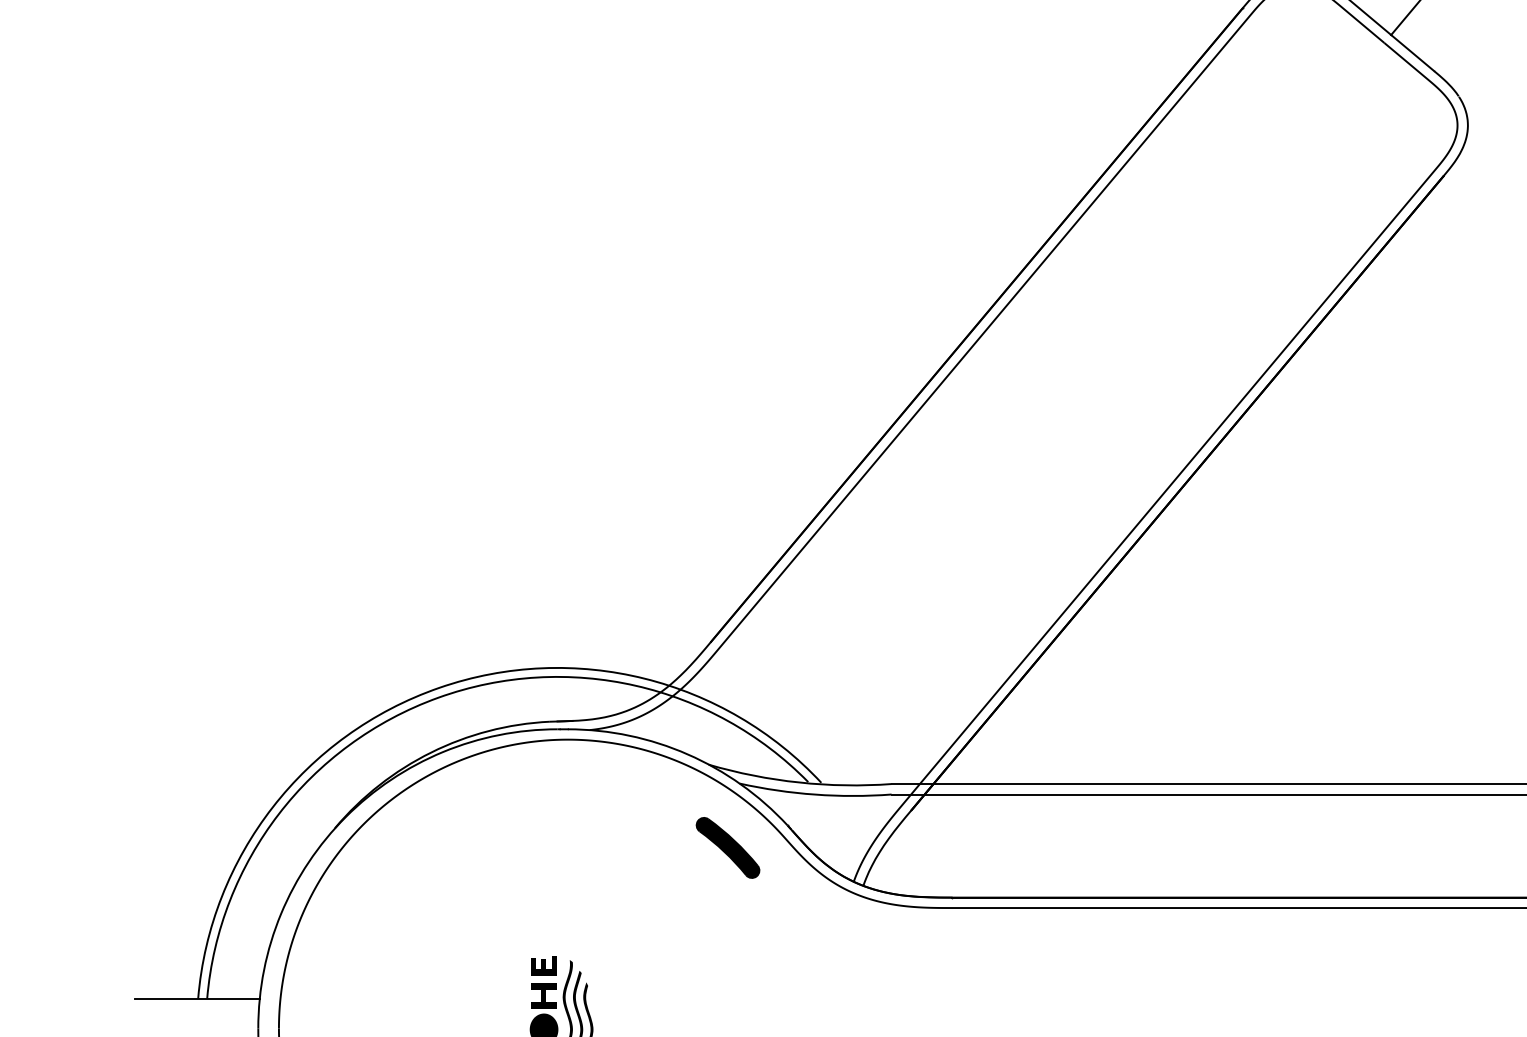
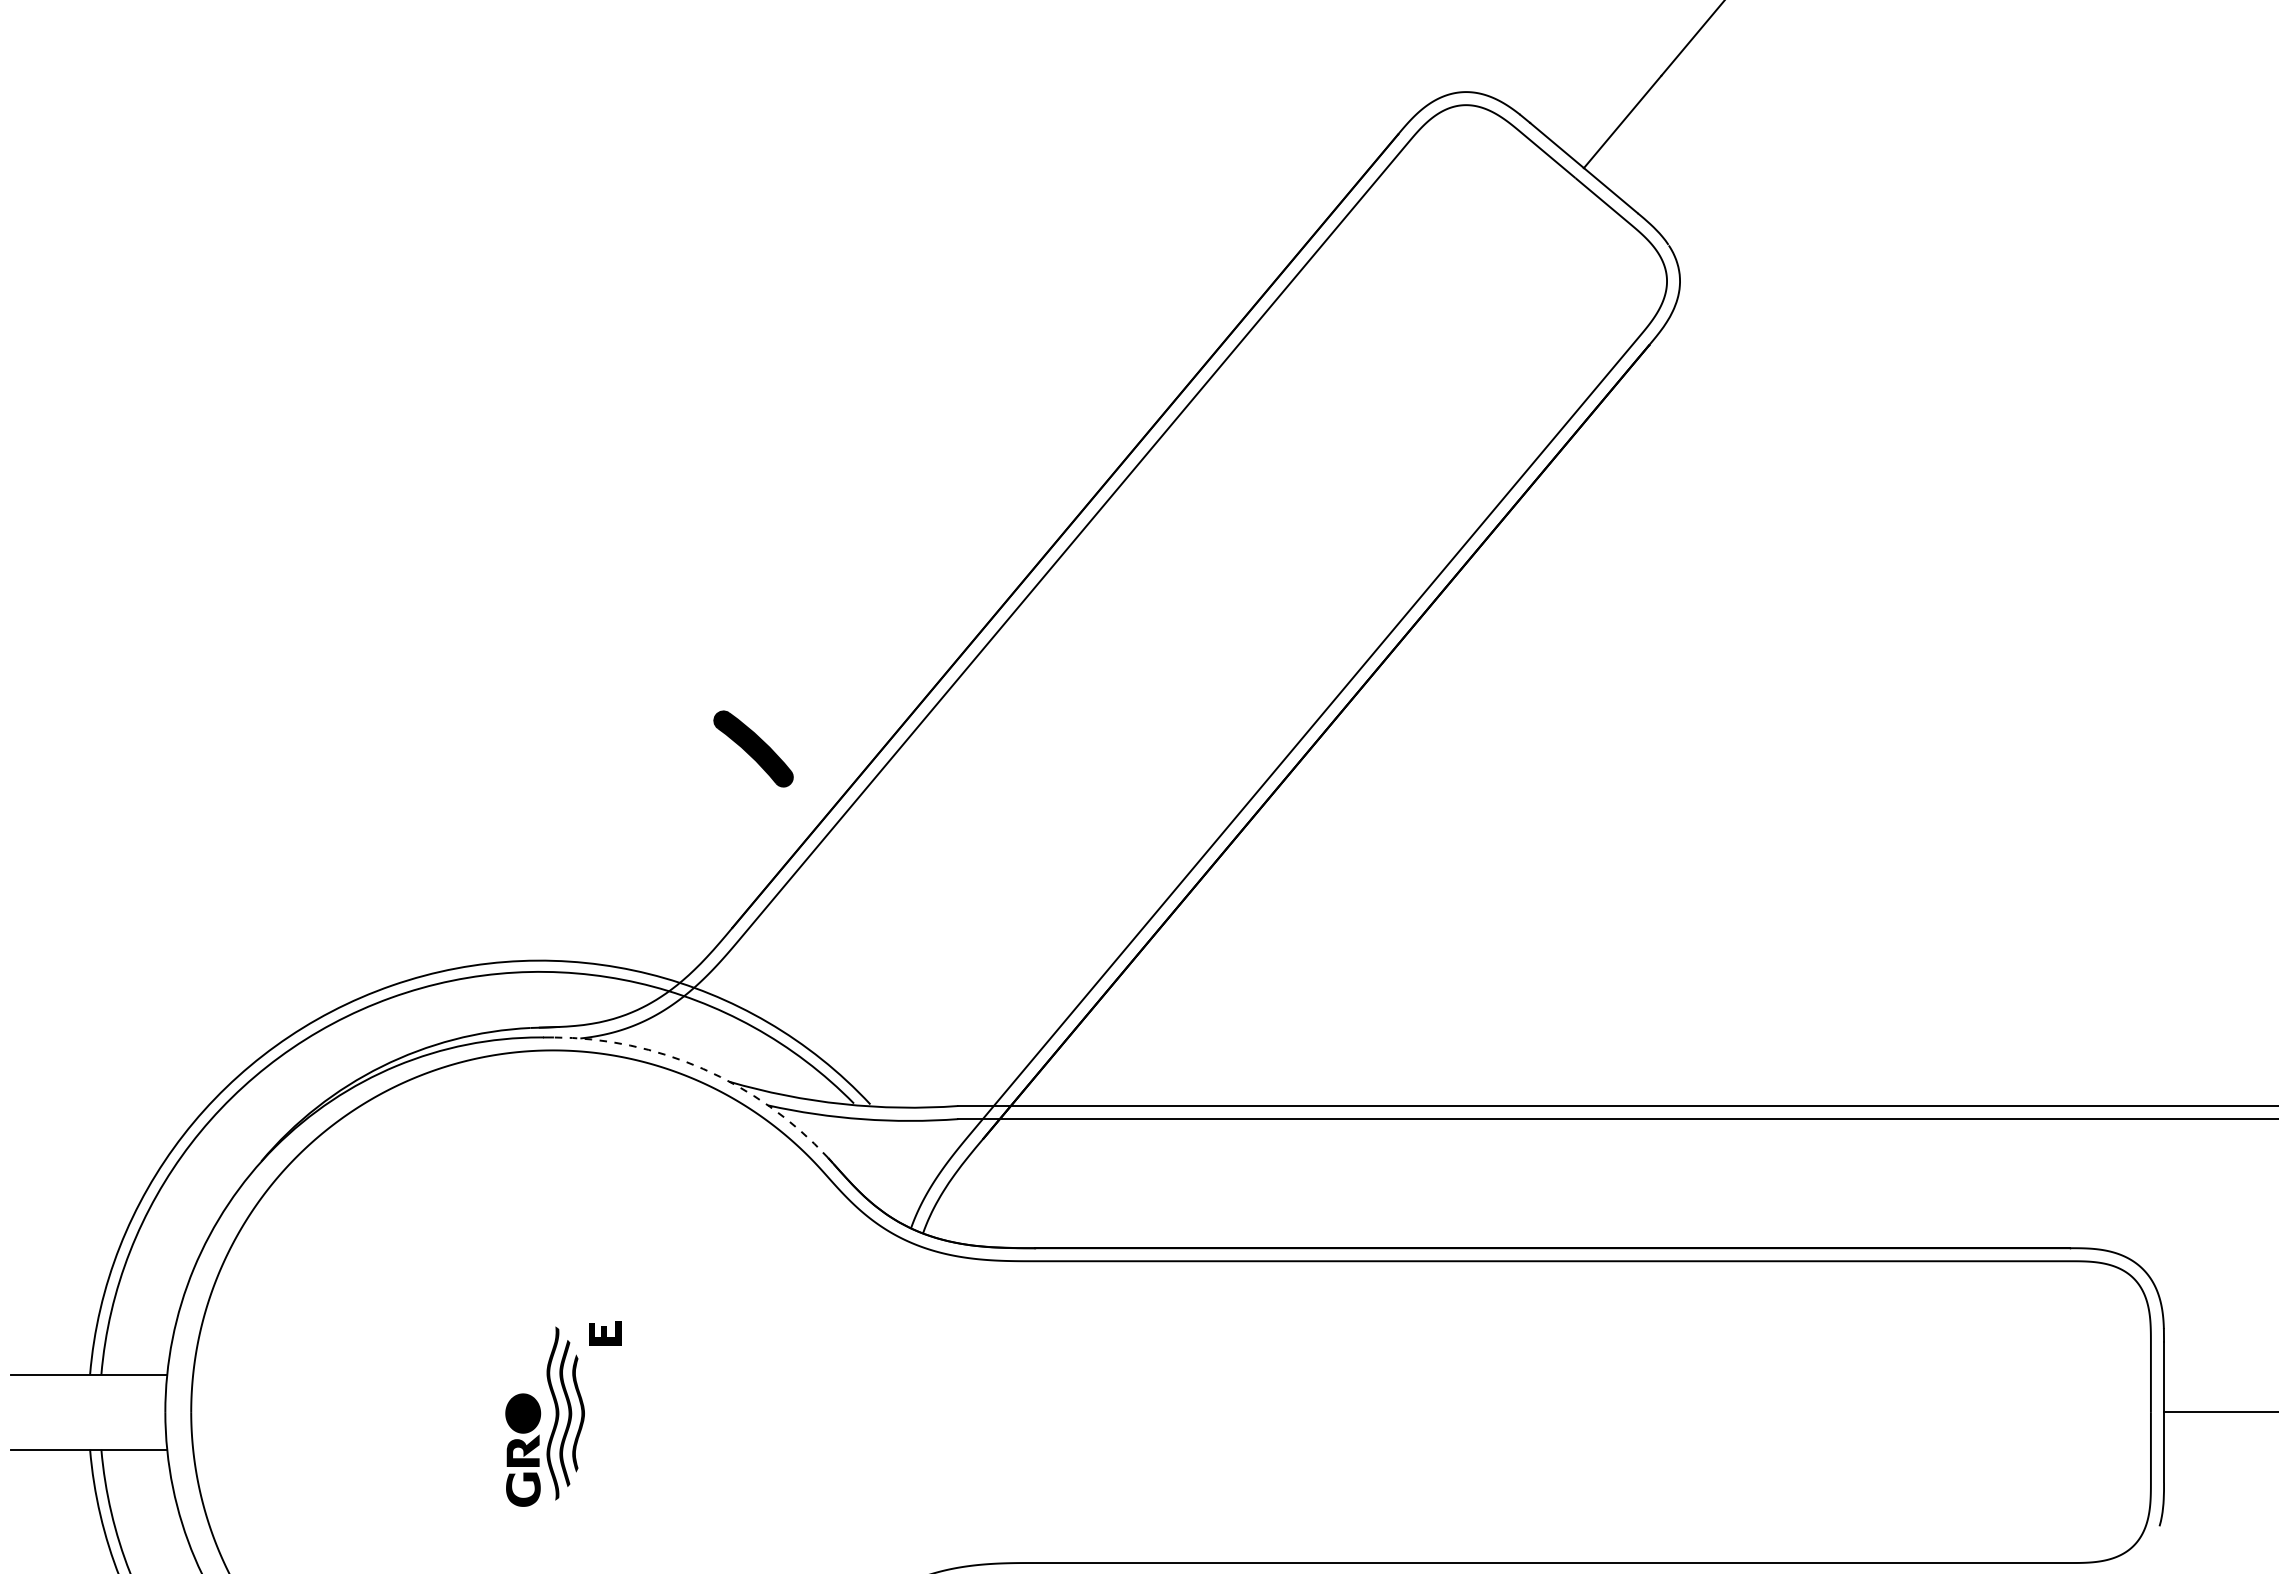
arc: (688, 754) -> (703, 1068), solid -> dashed
part: (727, 847) -> (753, 748), moved
part: (544, 965) -> (605, 1333), moved
fill: (543, 996) -> (522, 1371), removed

